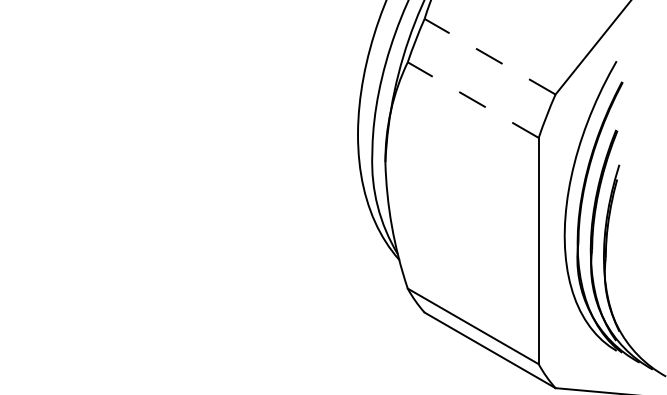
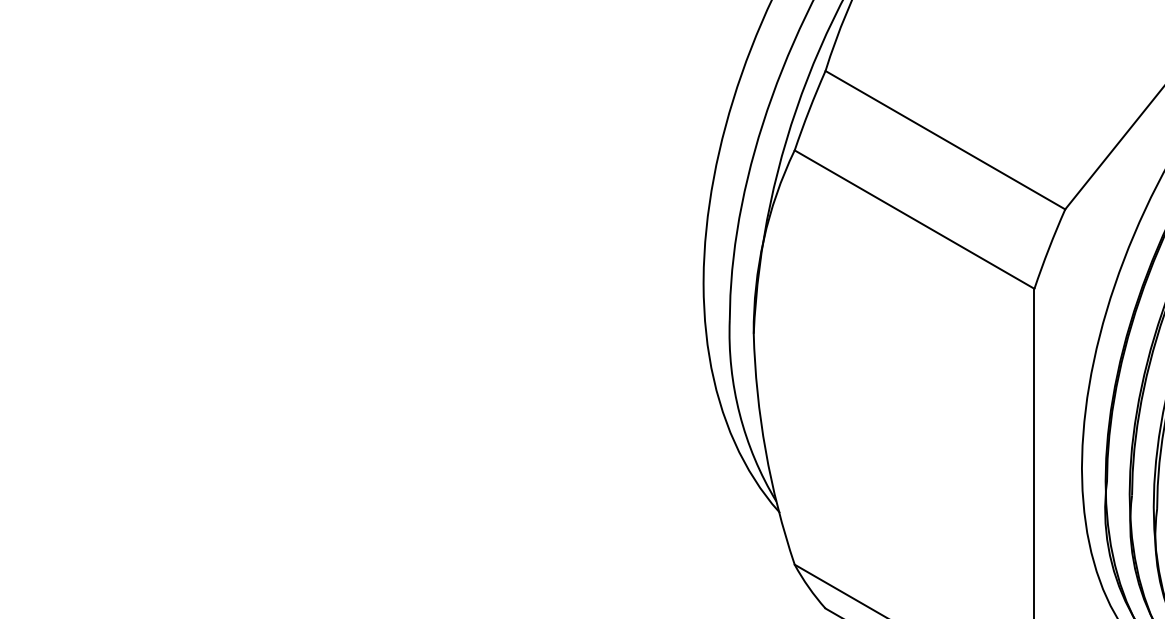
line: (490, 56) -> (946, 139), dashed -> solid
line: (473, 100) -> (915, 220), dashed -> solid

